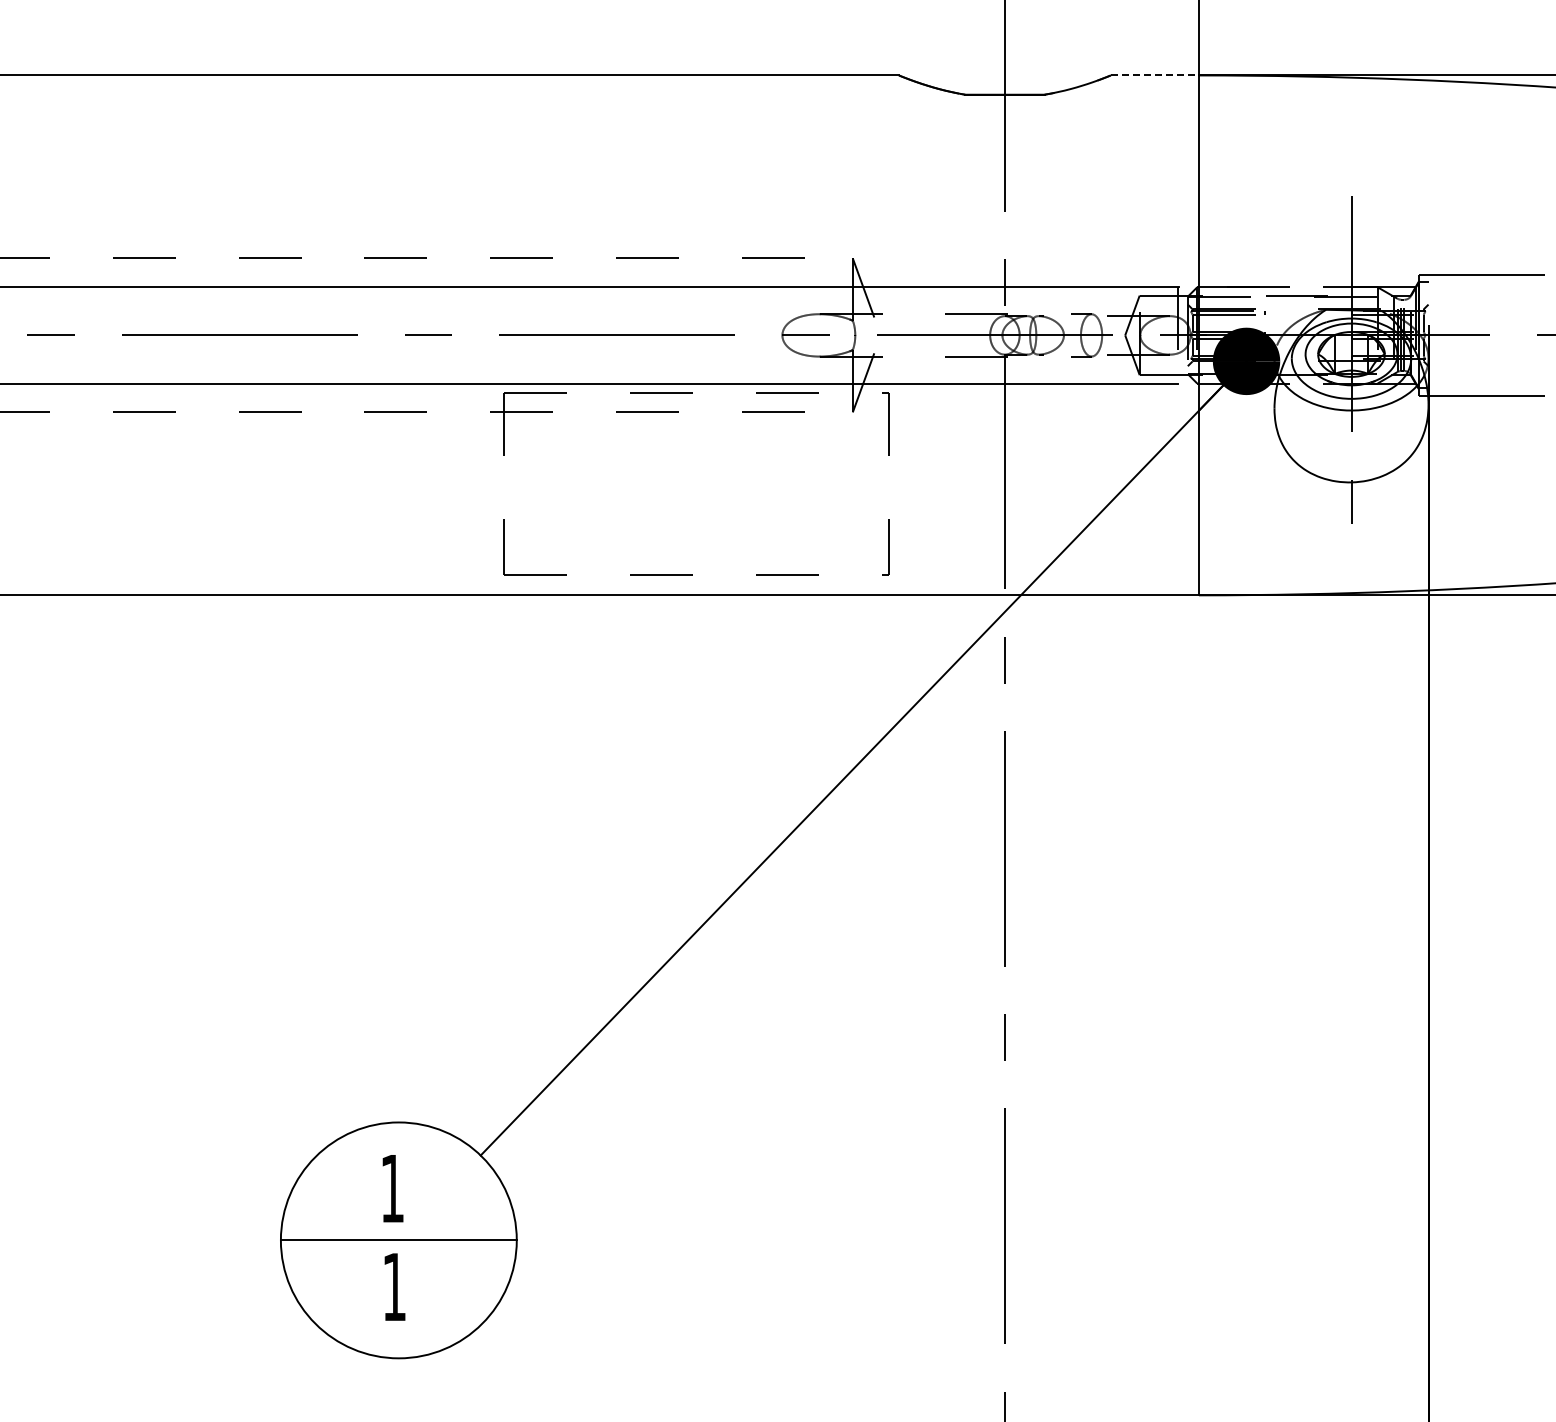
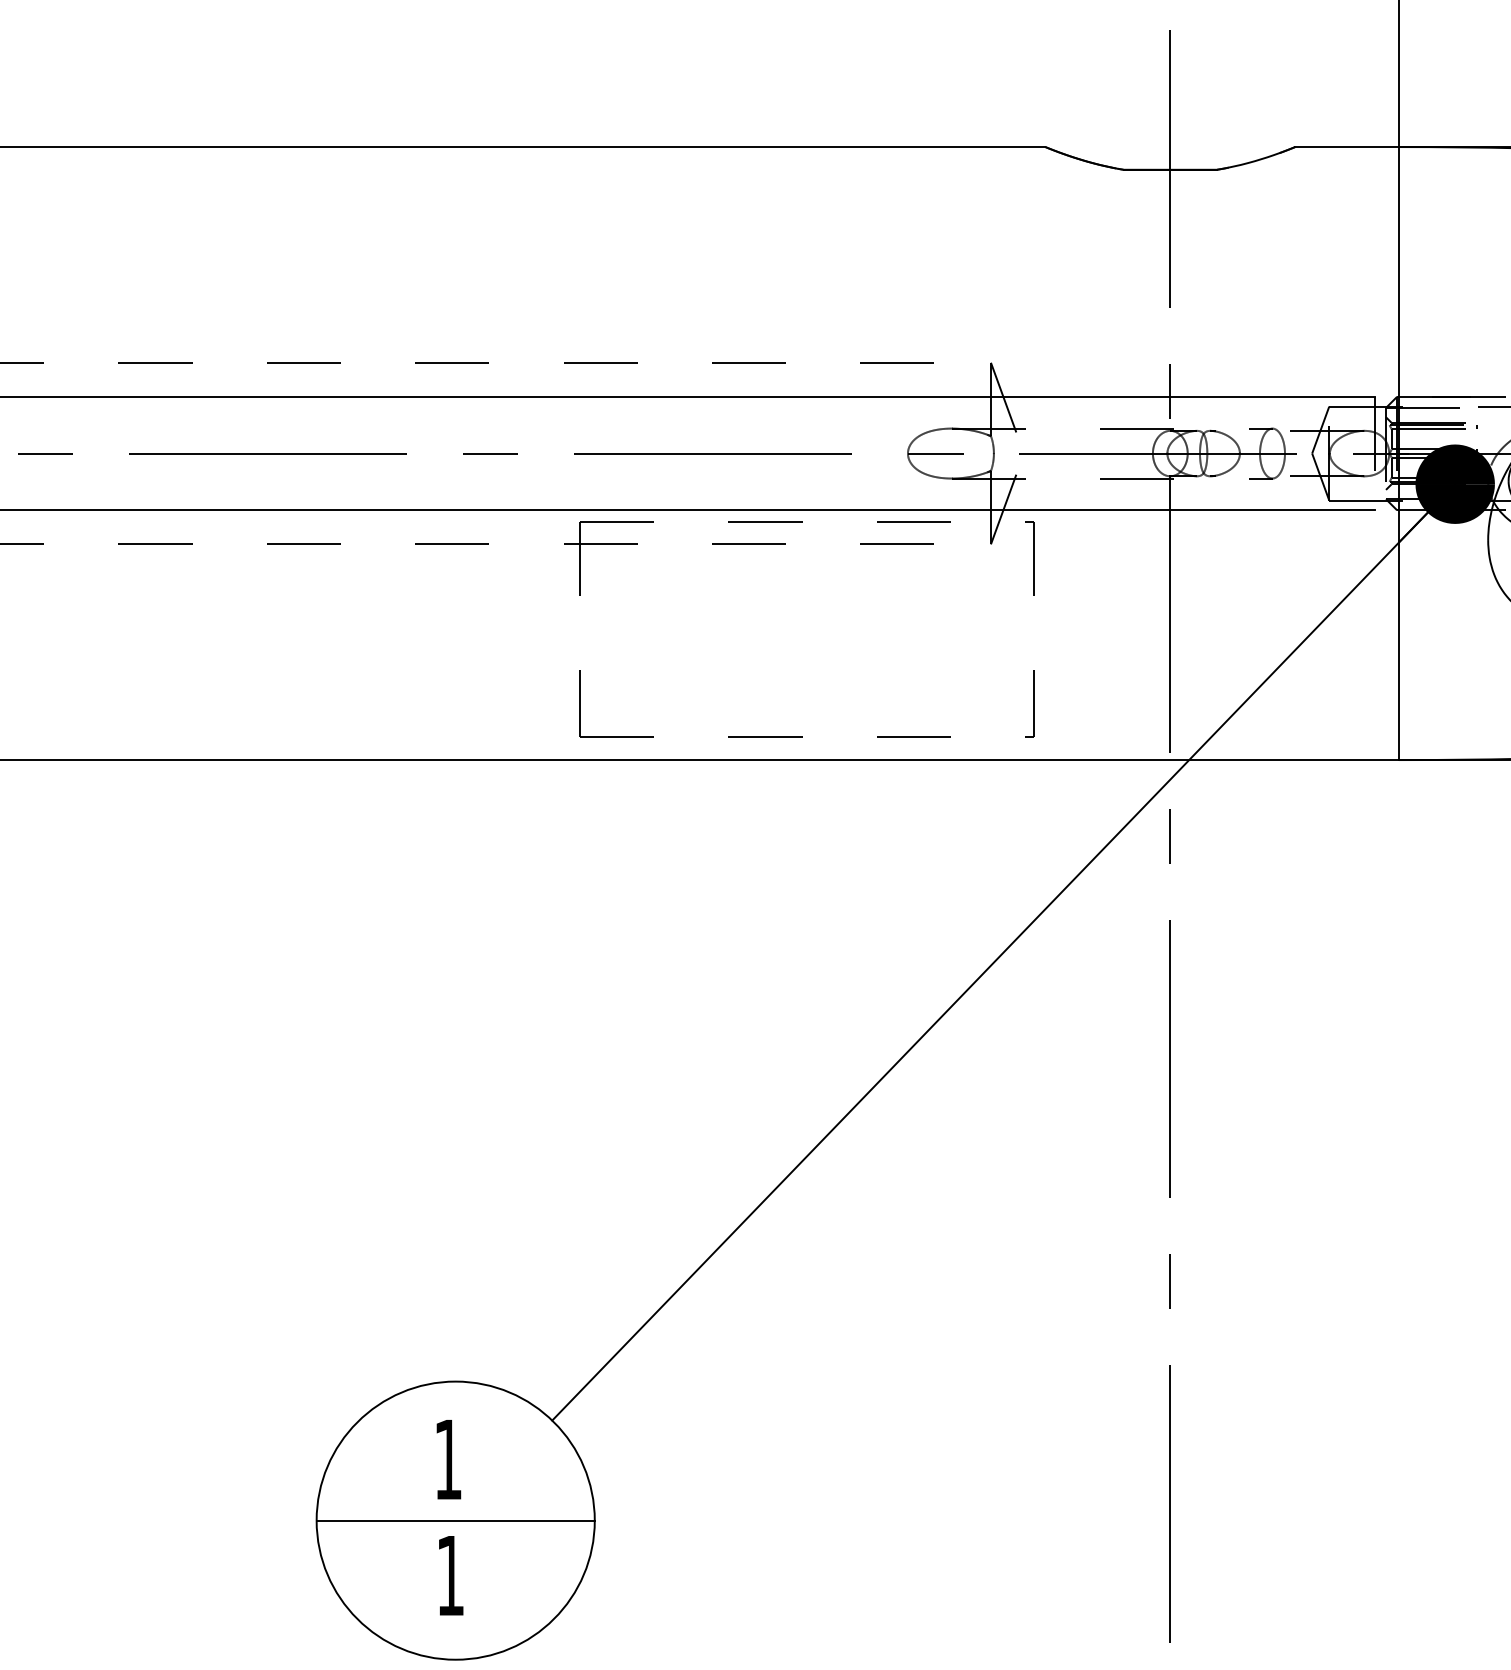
line: (1155, 75) -> (1347, 147), dashed -> solid

